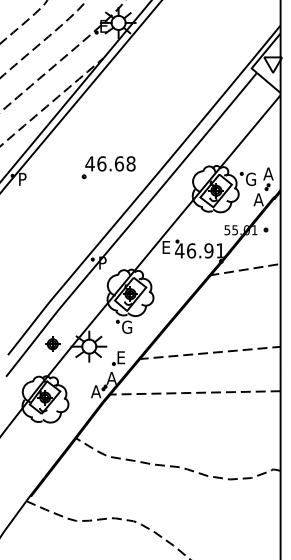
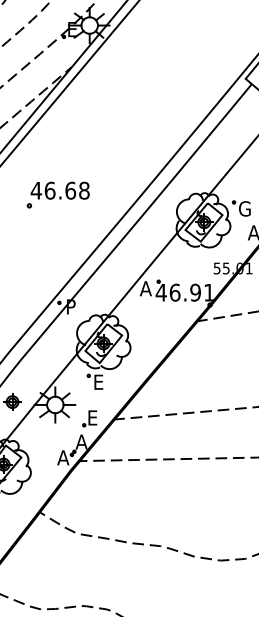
part: (108, 167) -> (57, 194), moved
text: (166, 247) -> (145, 288), E -> A
text: (127, 326) -> (100, 381), G -> E

